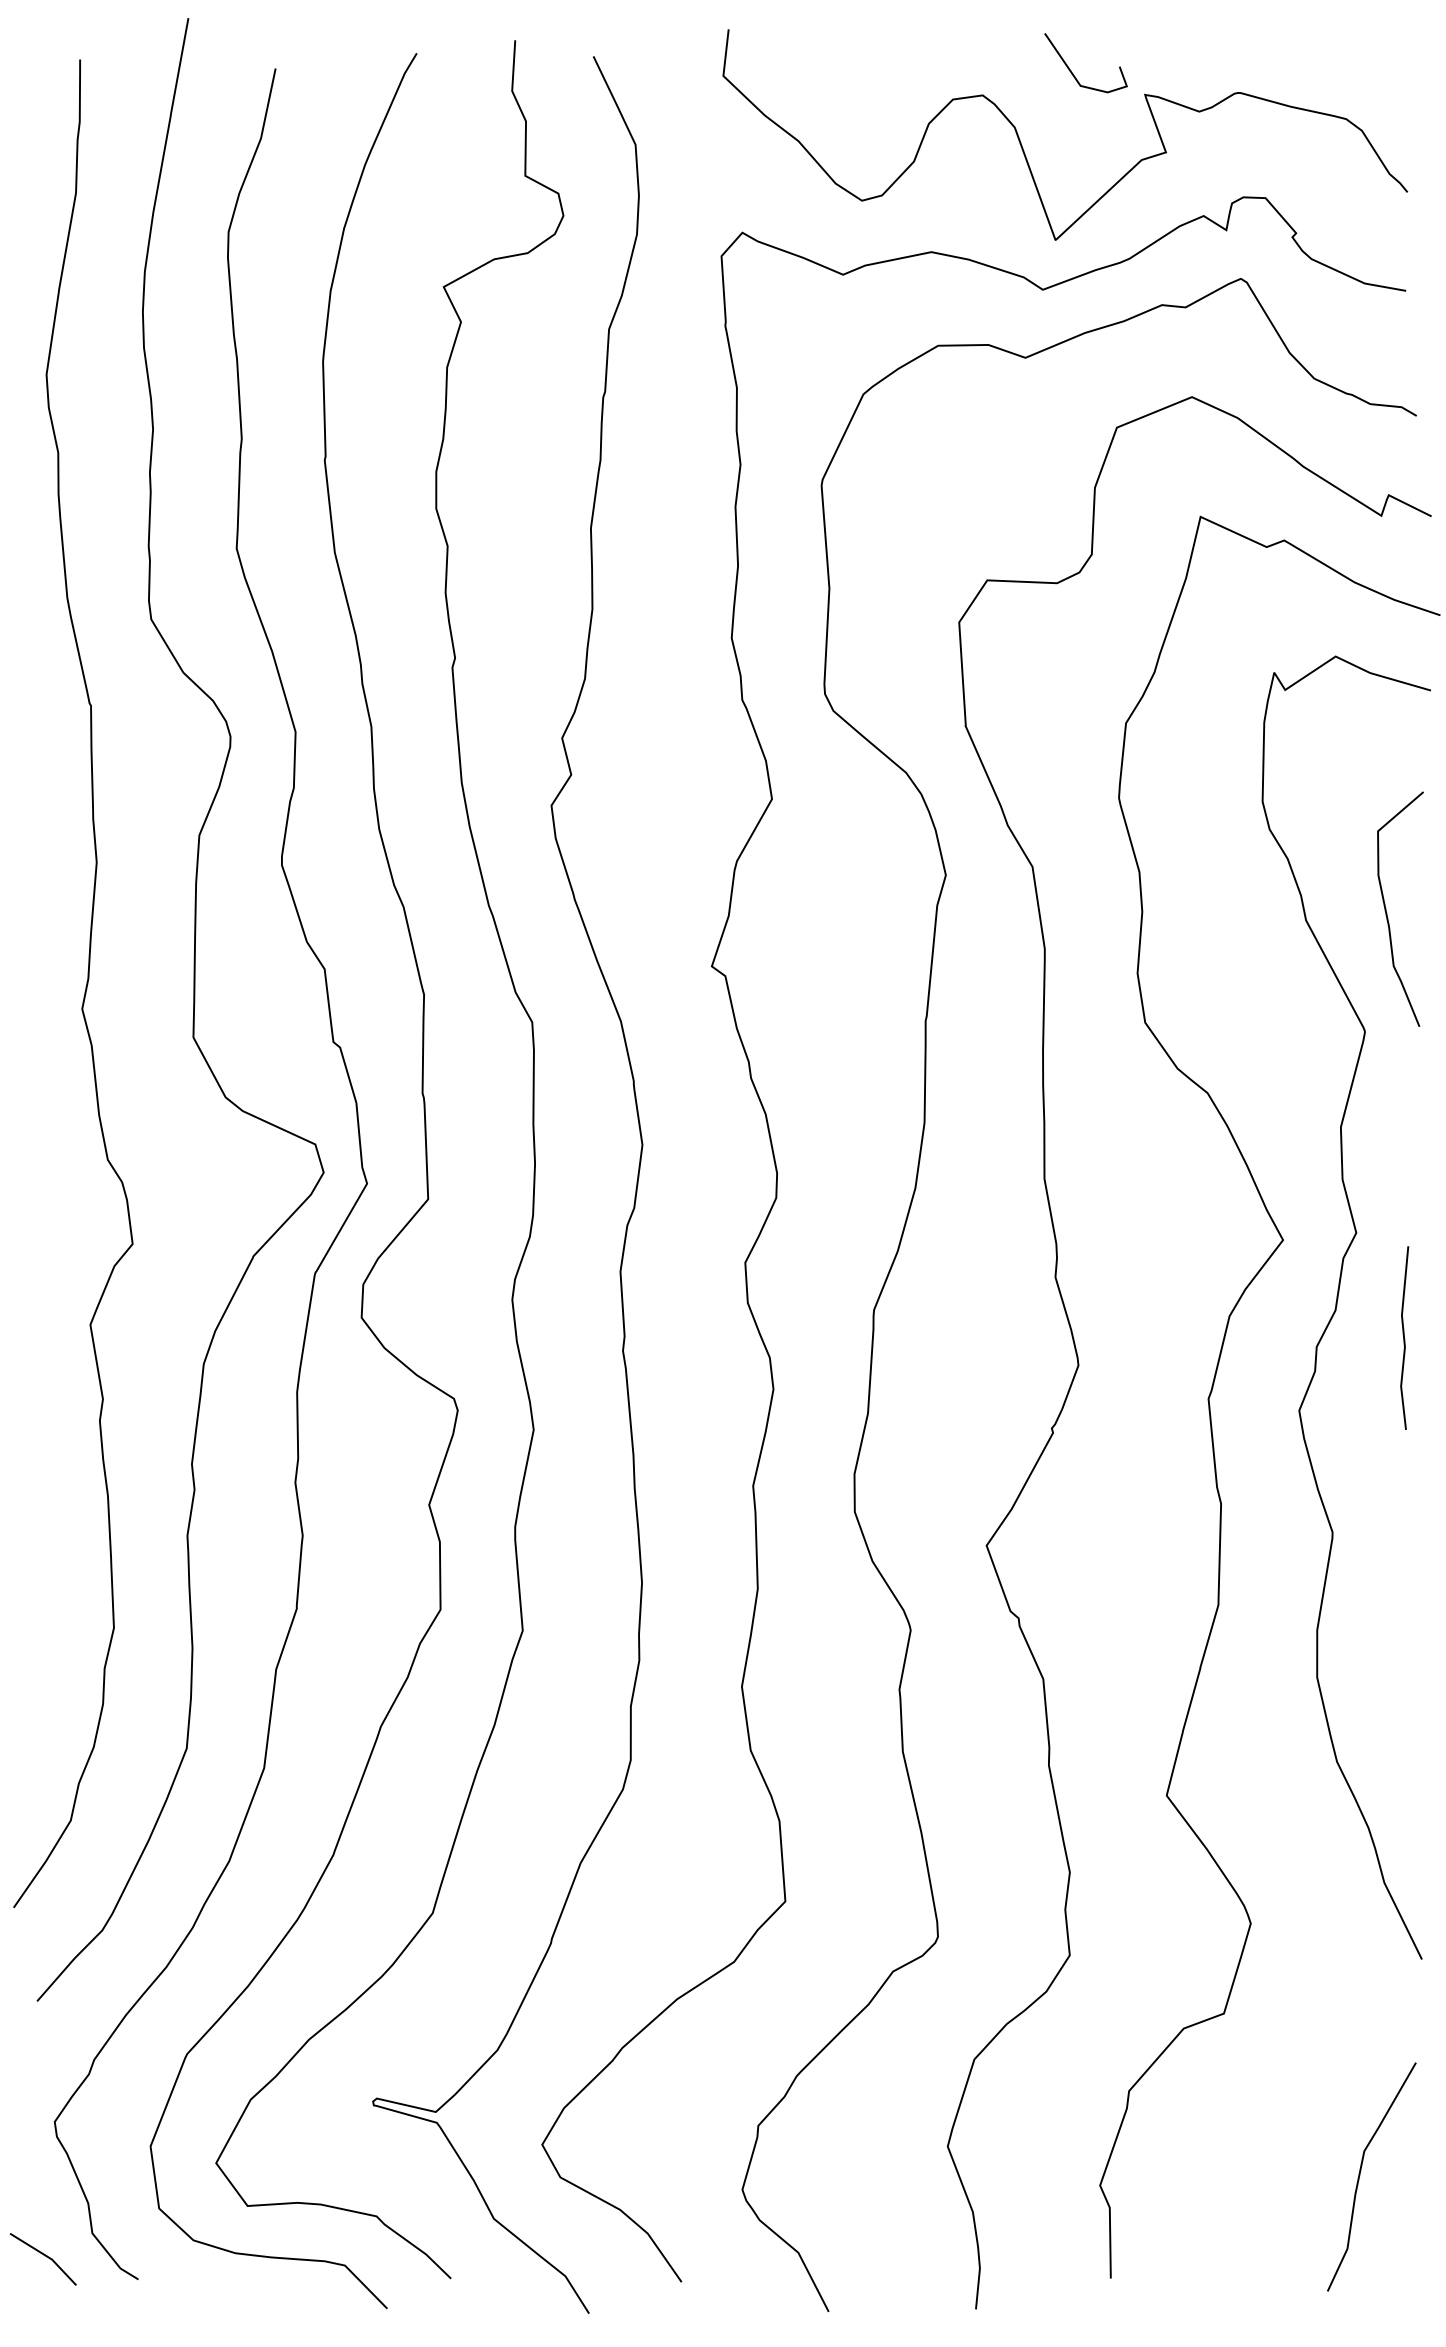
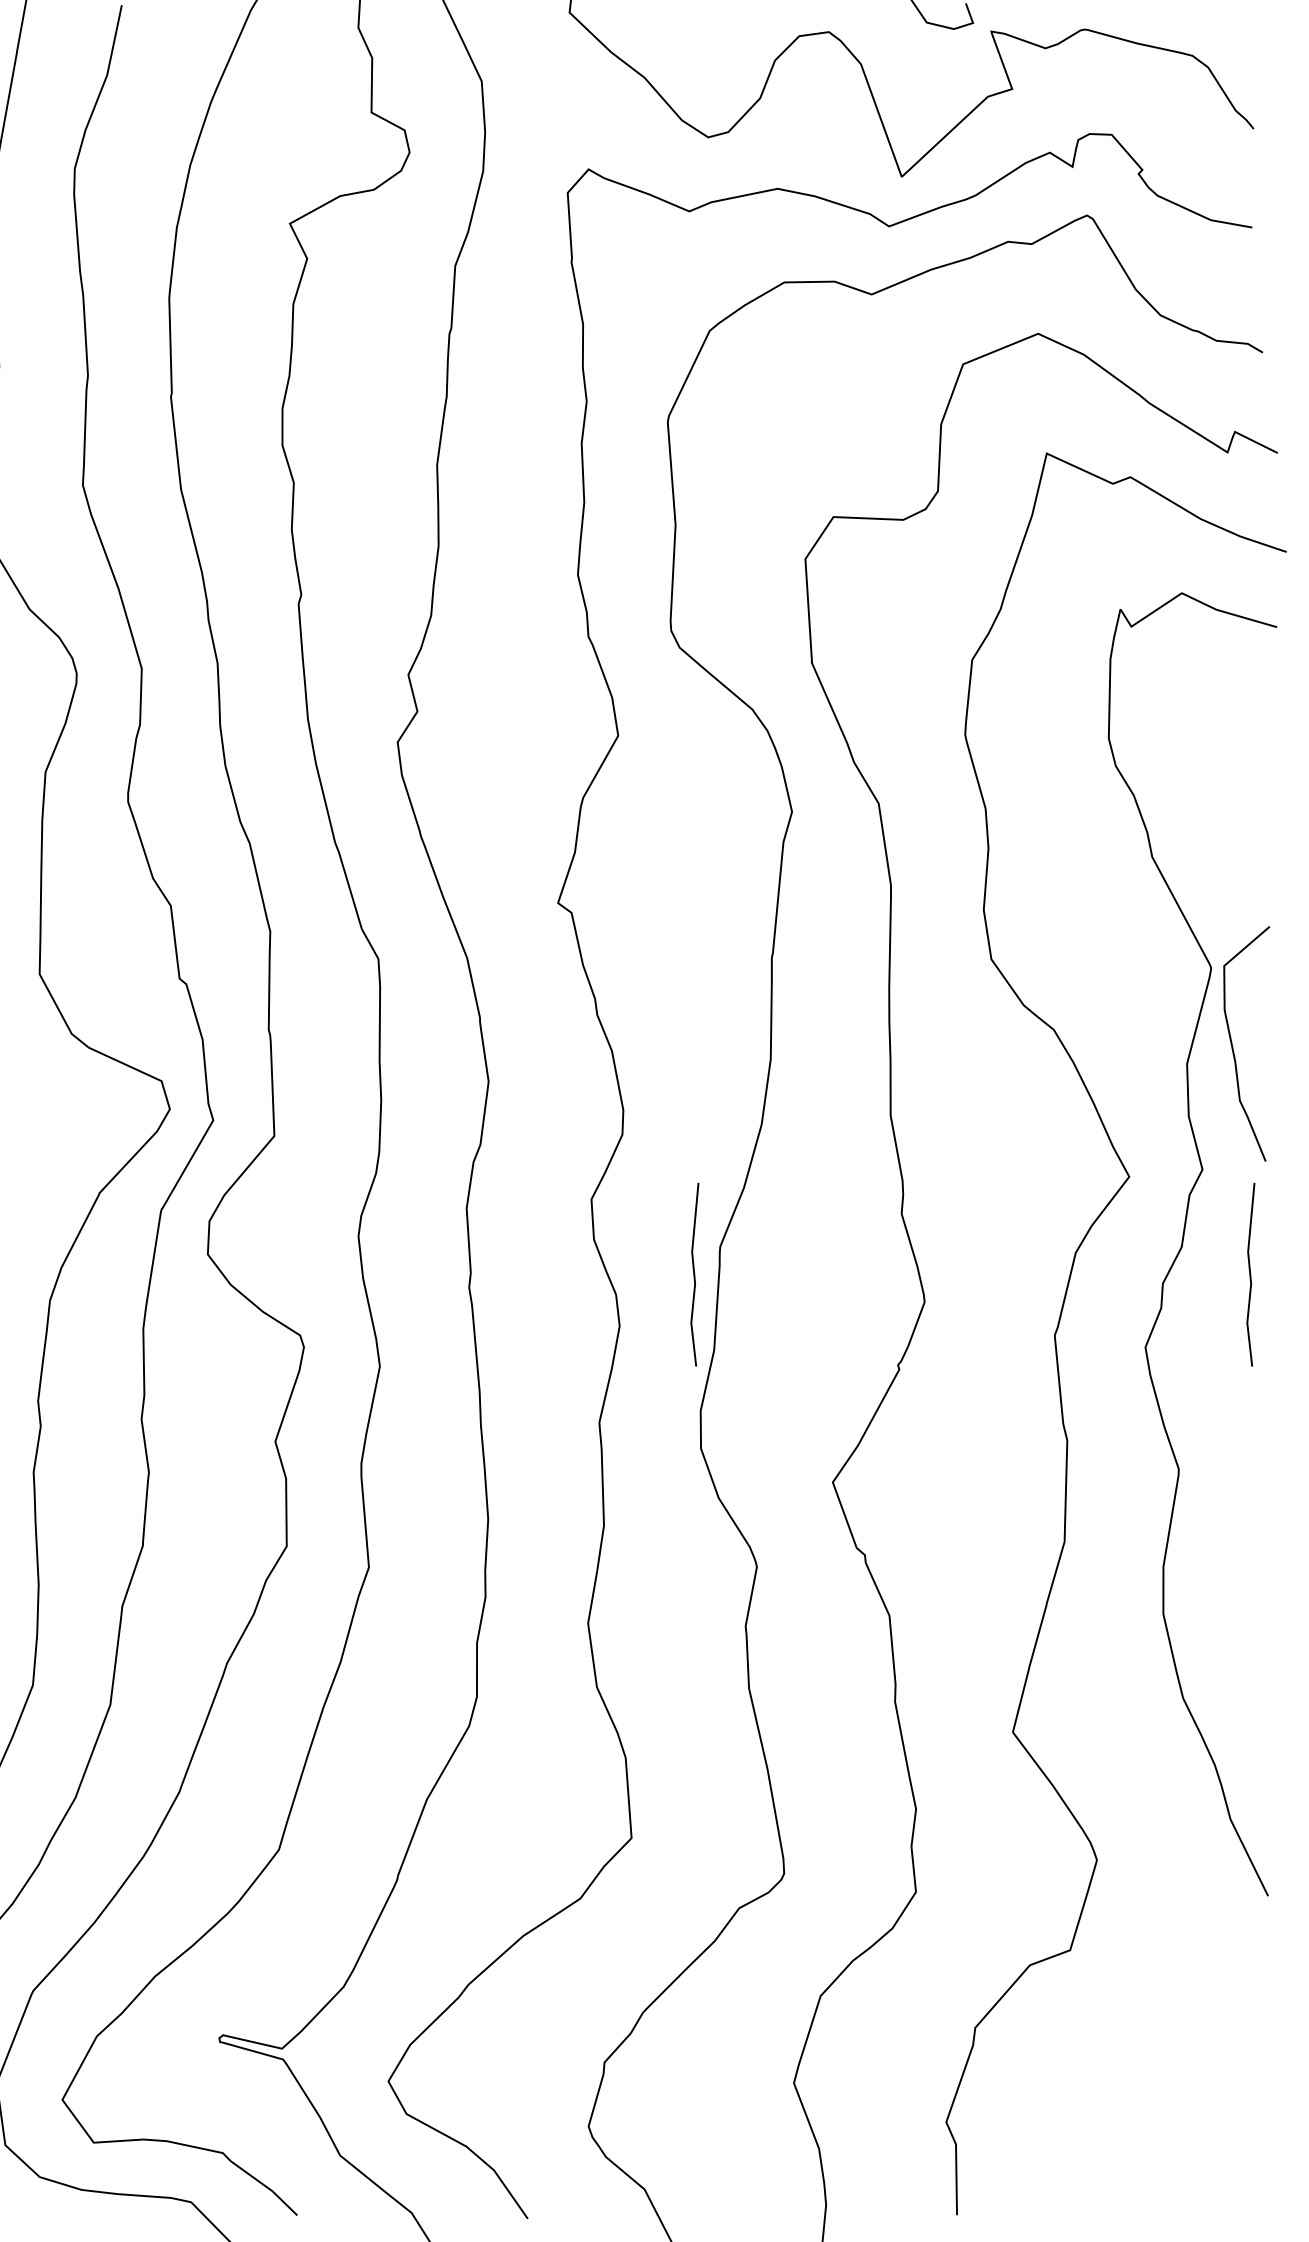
curve: (1387, 913) -> (1233, 1048), moved
line: (848, 1337) -> (694, 1274), added
curve: (1360, 2175) -> (1206, 2112), removed

